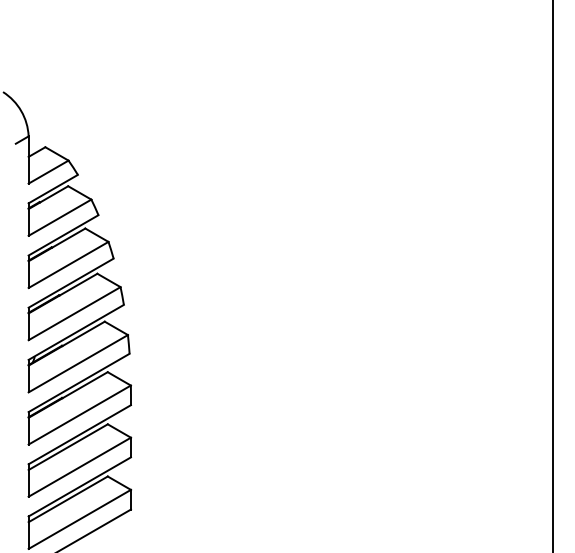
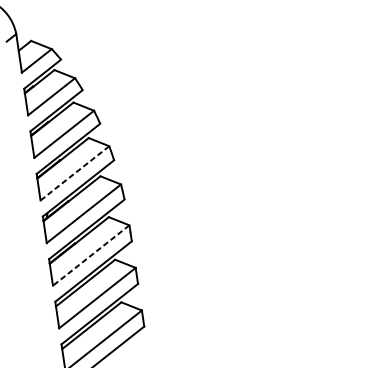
line: (74, 313) -> (74, 173), solid -> dashed
line: (79, 415) -> (91, 255), solid -> dashed

